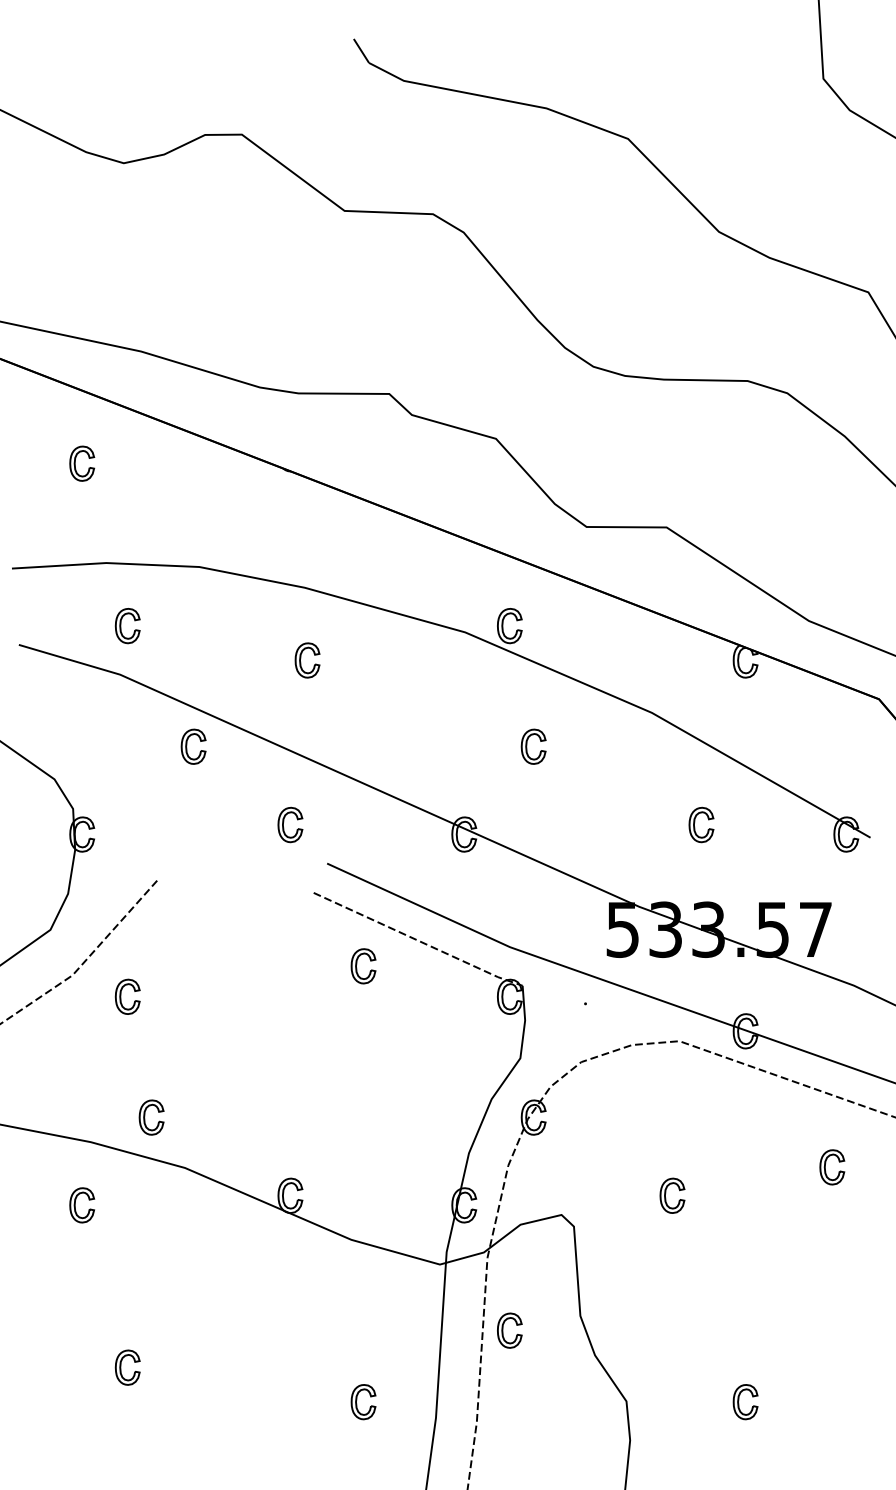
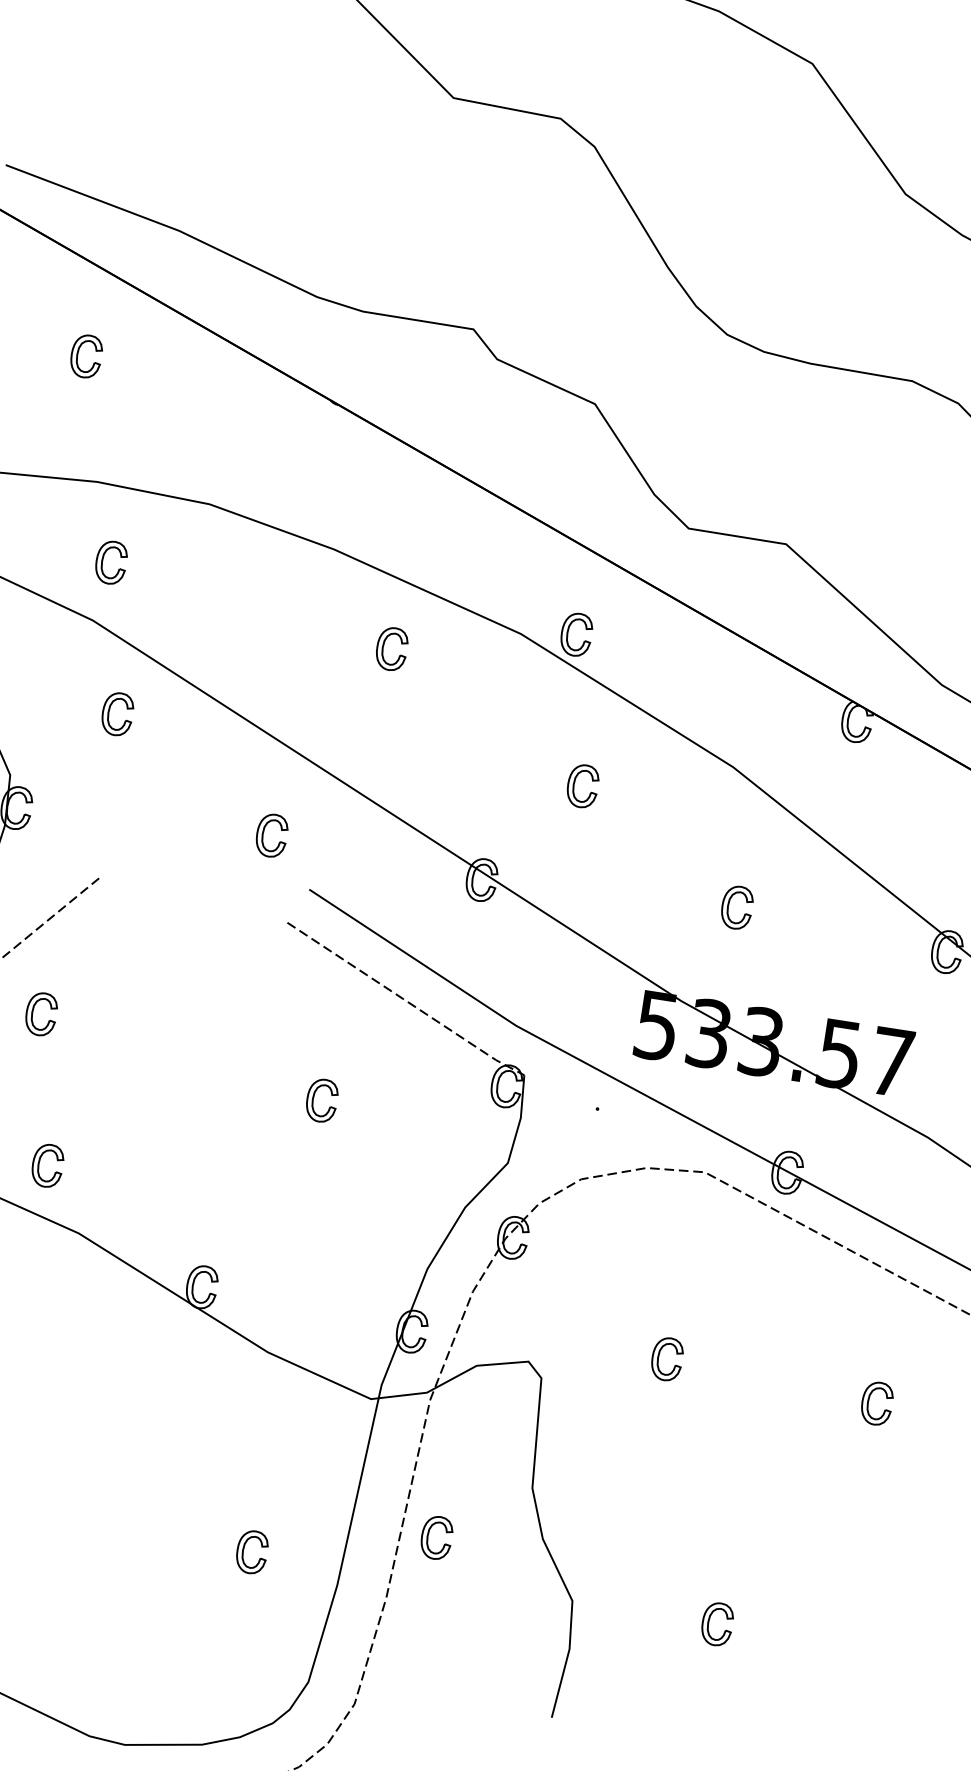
part: (301, 658) -> (384, 645), moved
part: (187, 745) -> (110, 711), moved
part: (695, 822) -> (730, 903), moved
part: (357, 964) -> (314, 1097), moved
part: (825, 1167) -> (868, 1402), moved
part: (509, 1330) -> (436, 1537), moved

